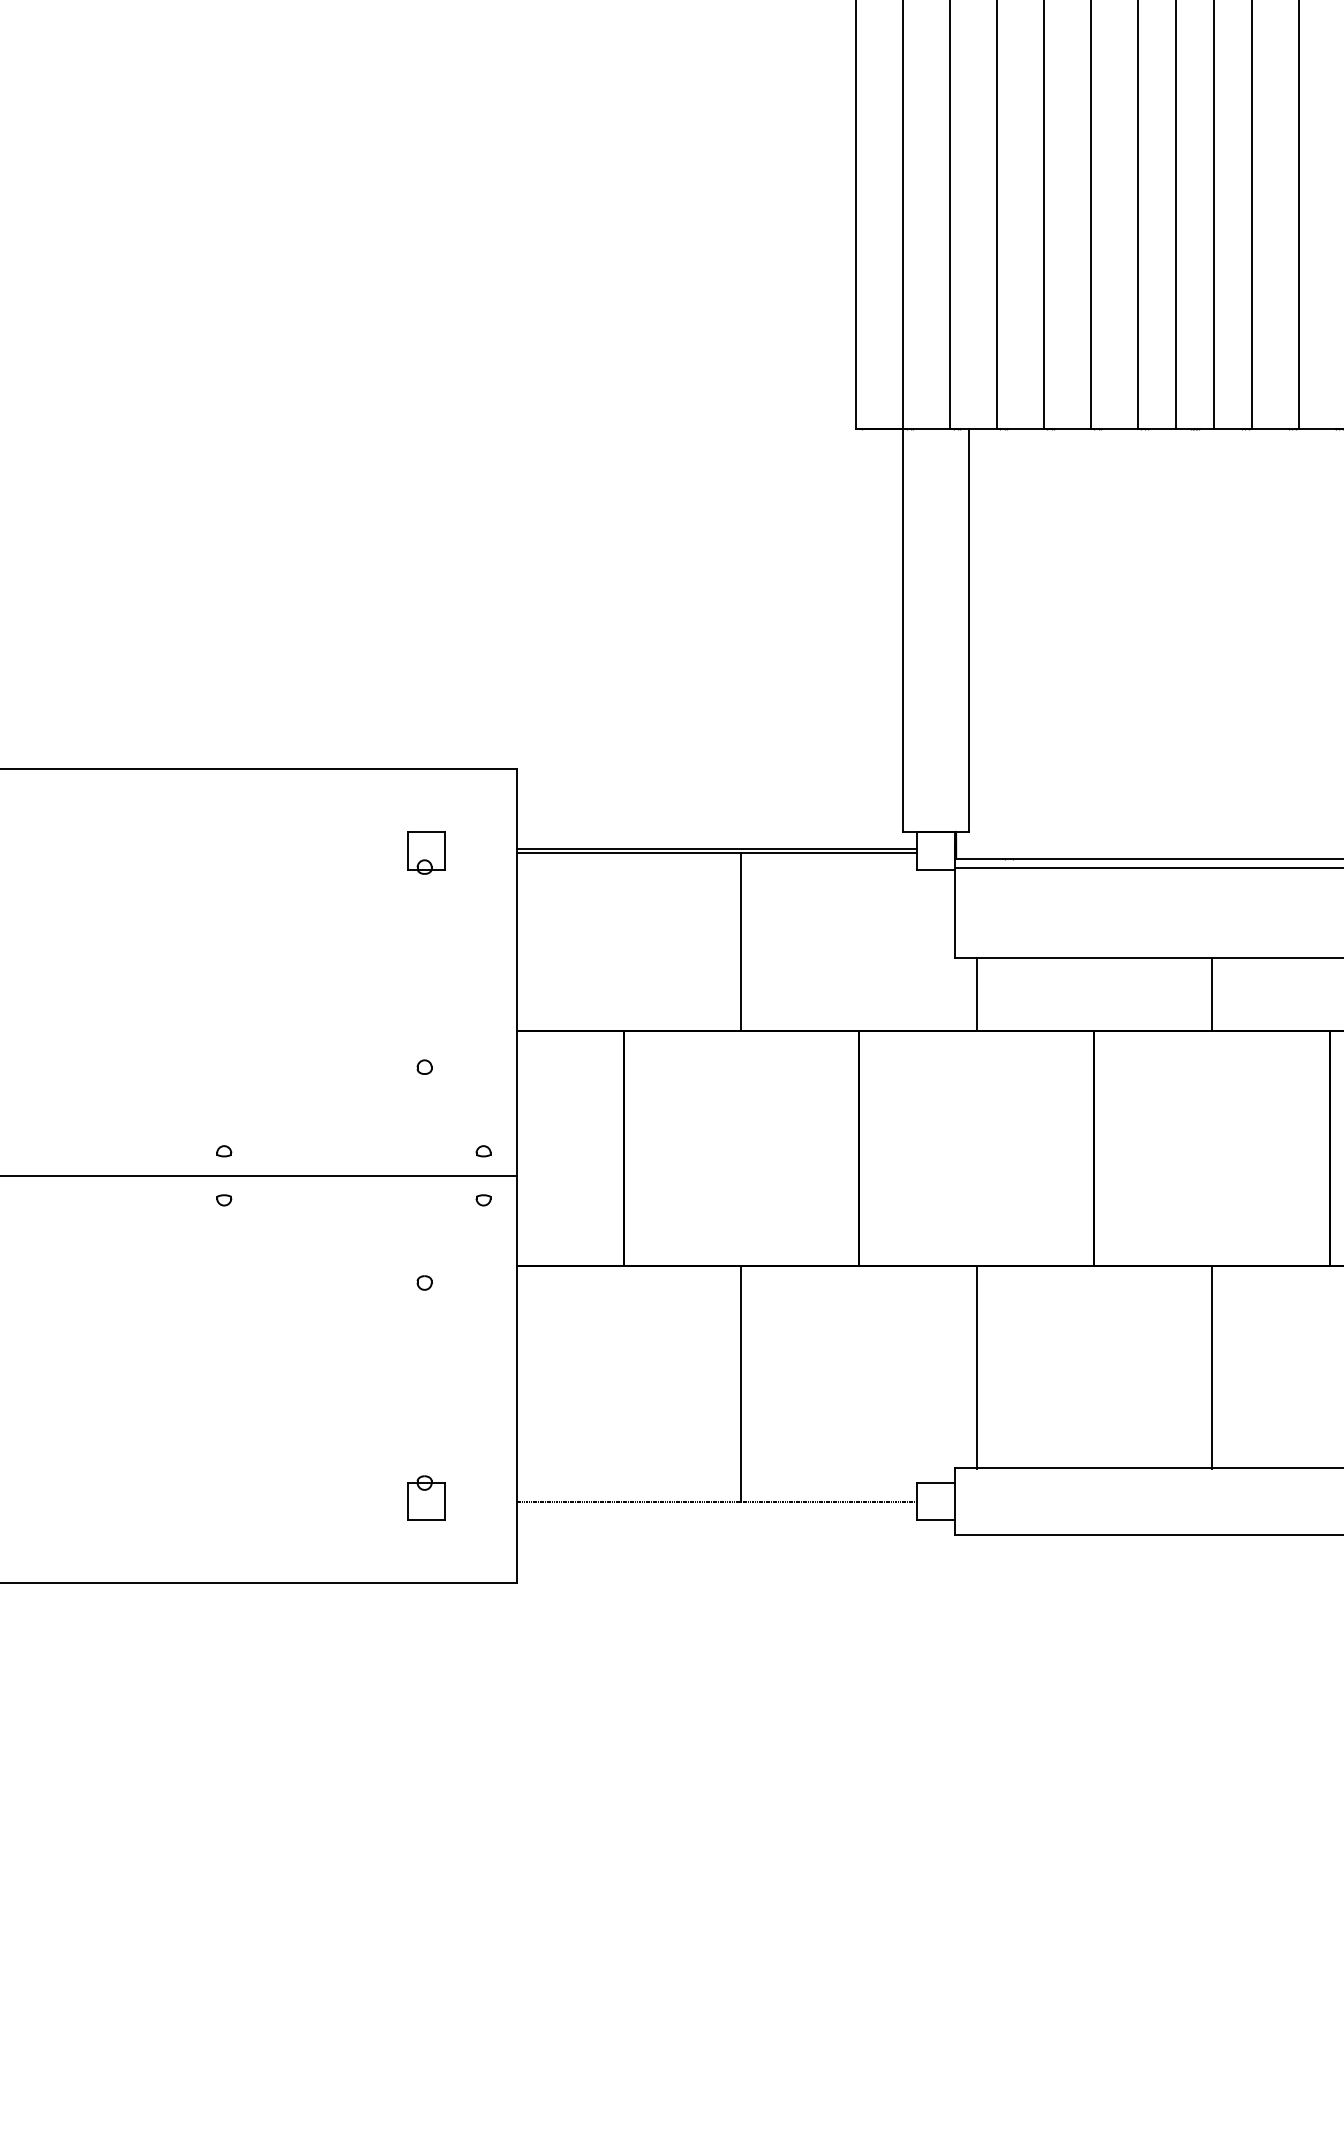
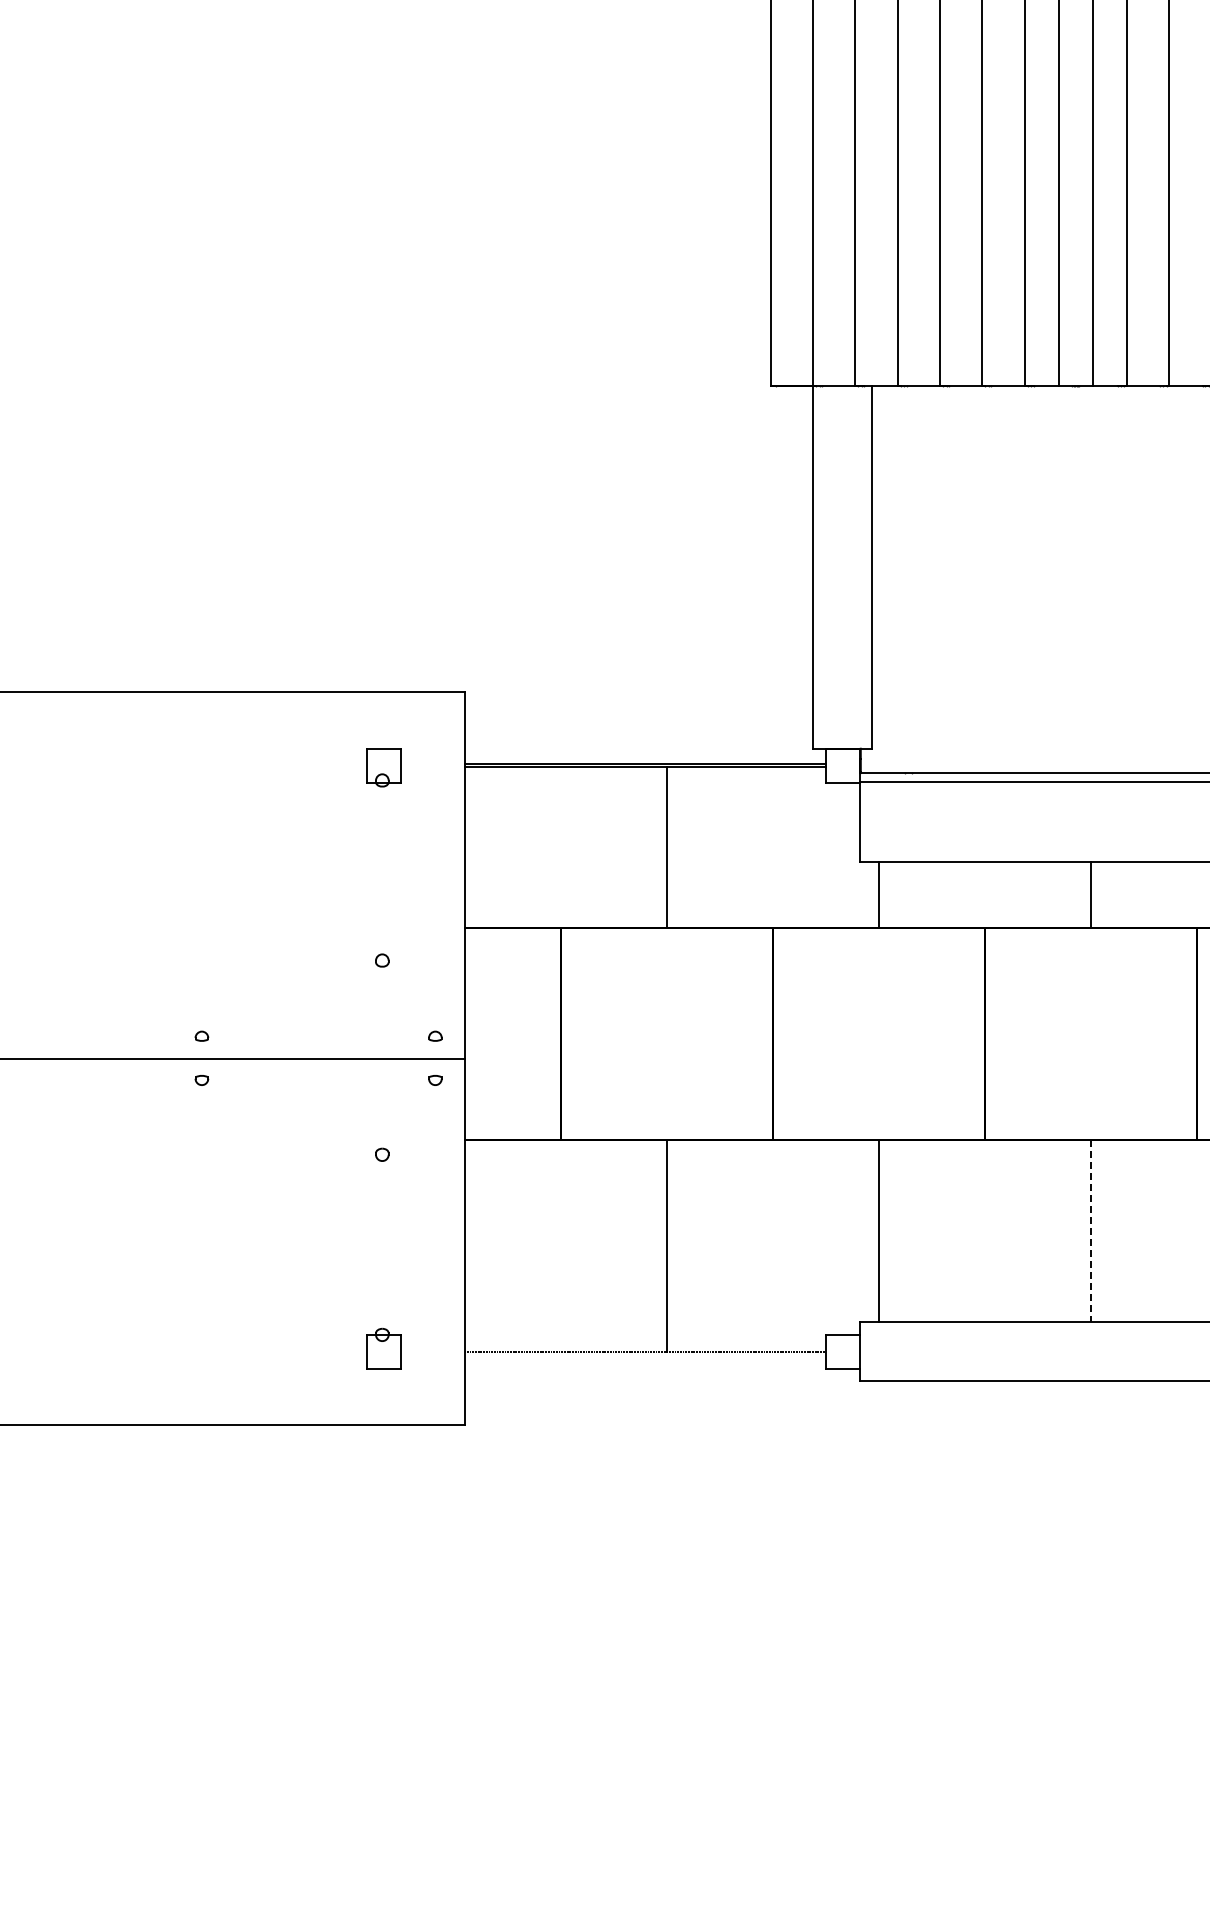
line: (1212, 1368) -> (1091, 1231), solid -> dashed

